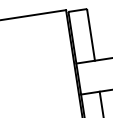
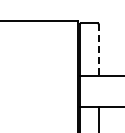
line: (90, 35) -> (98, 49), solid -> dashed

